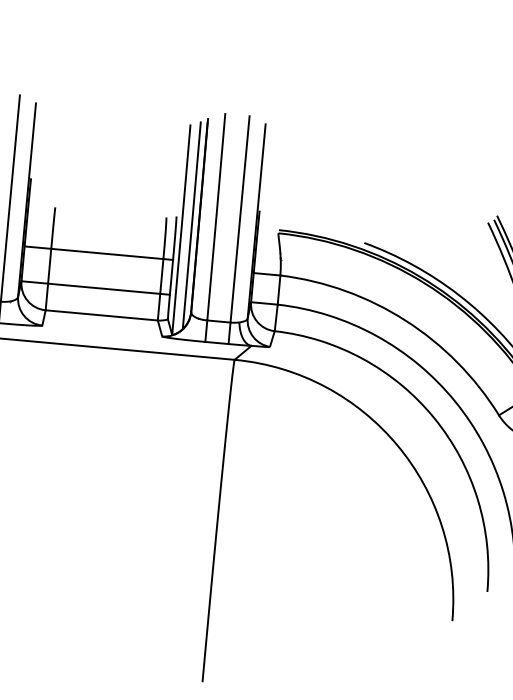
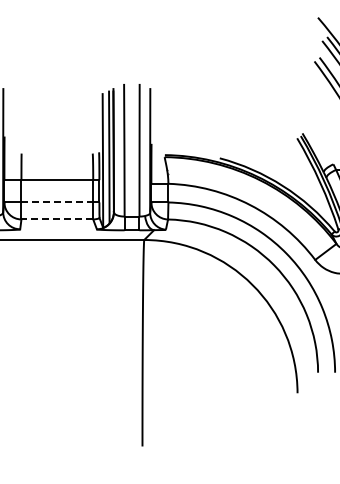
line: (104, 288) -> (57, 202), solid -> dashed
line: (101, 315) -> (57, 219), solid -> dashed

